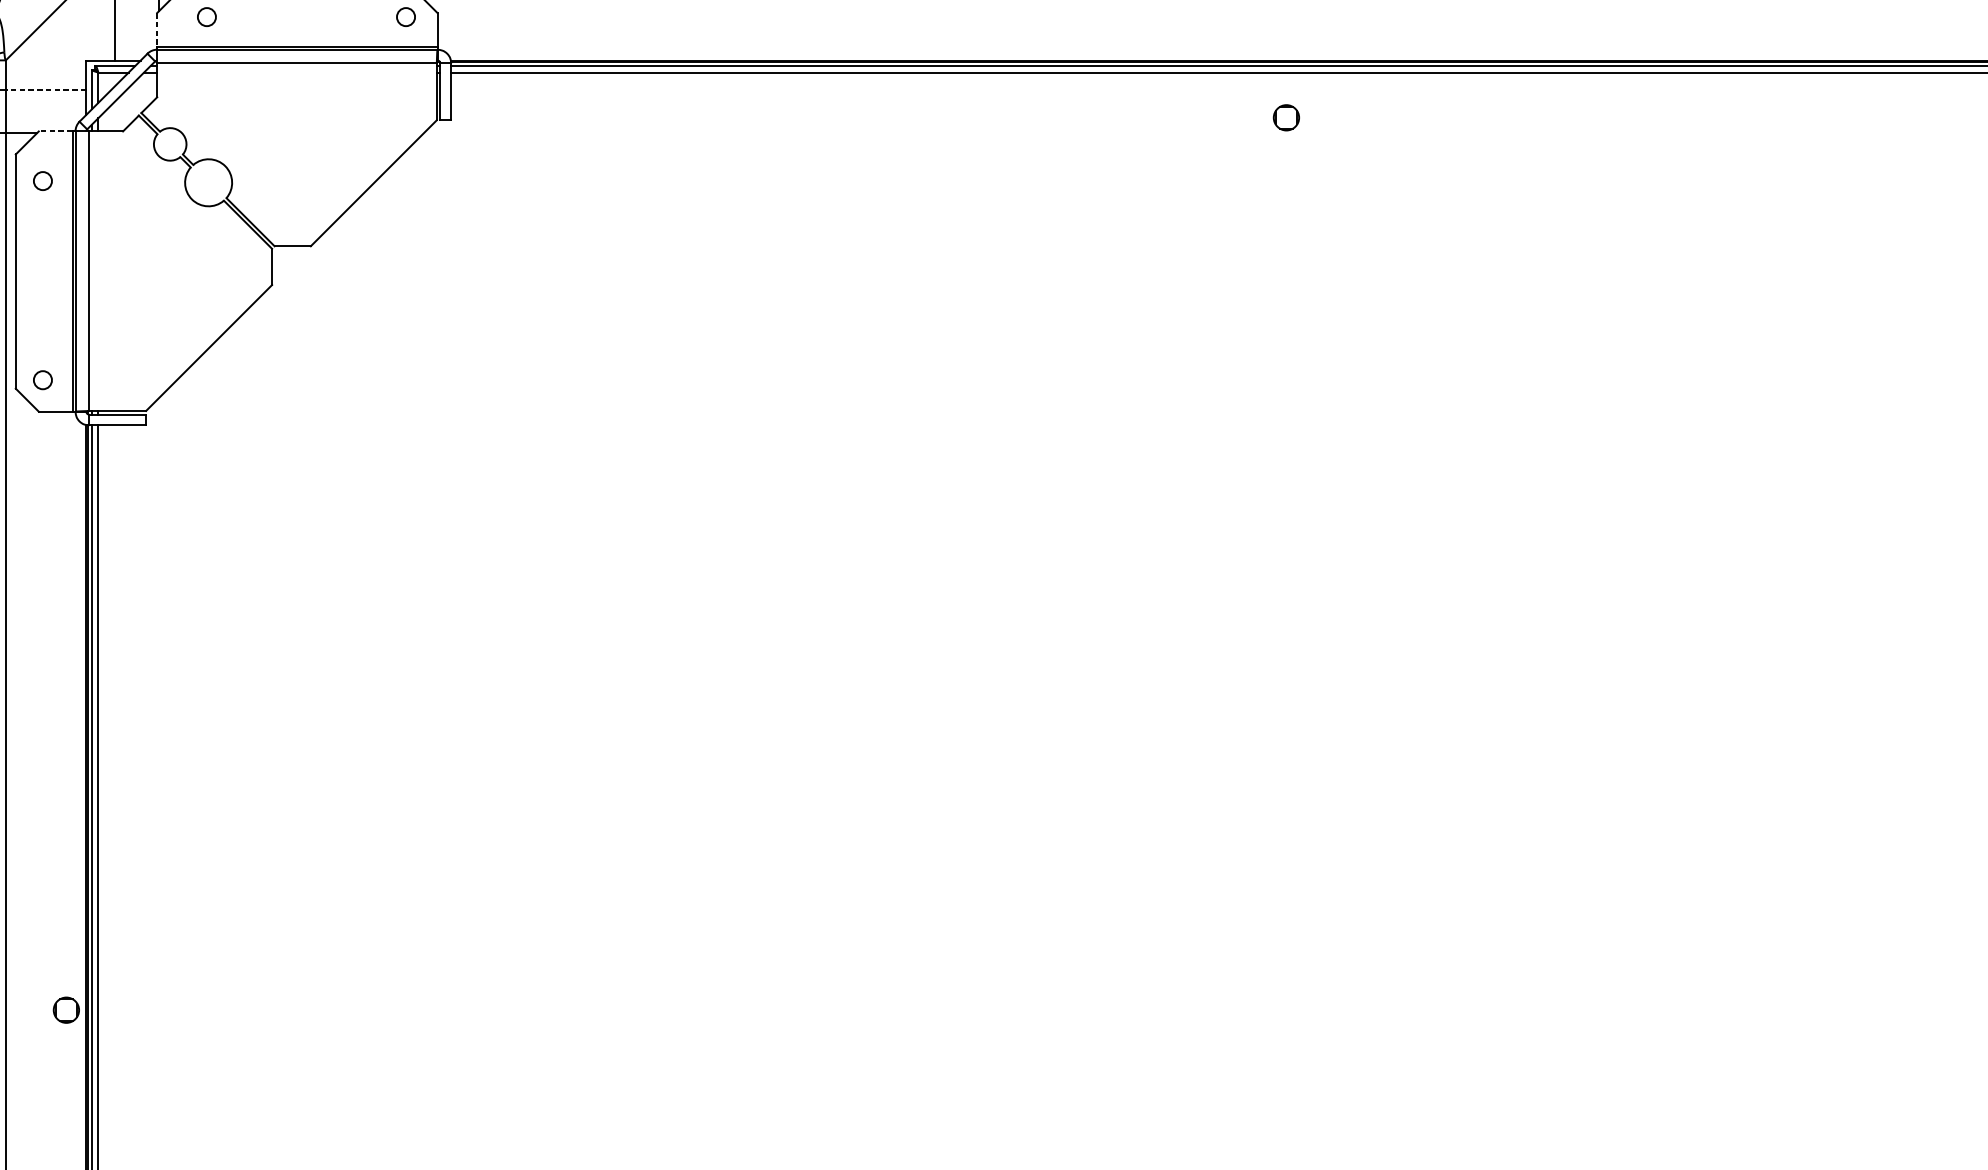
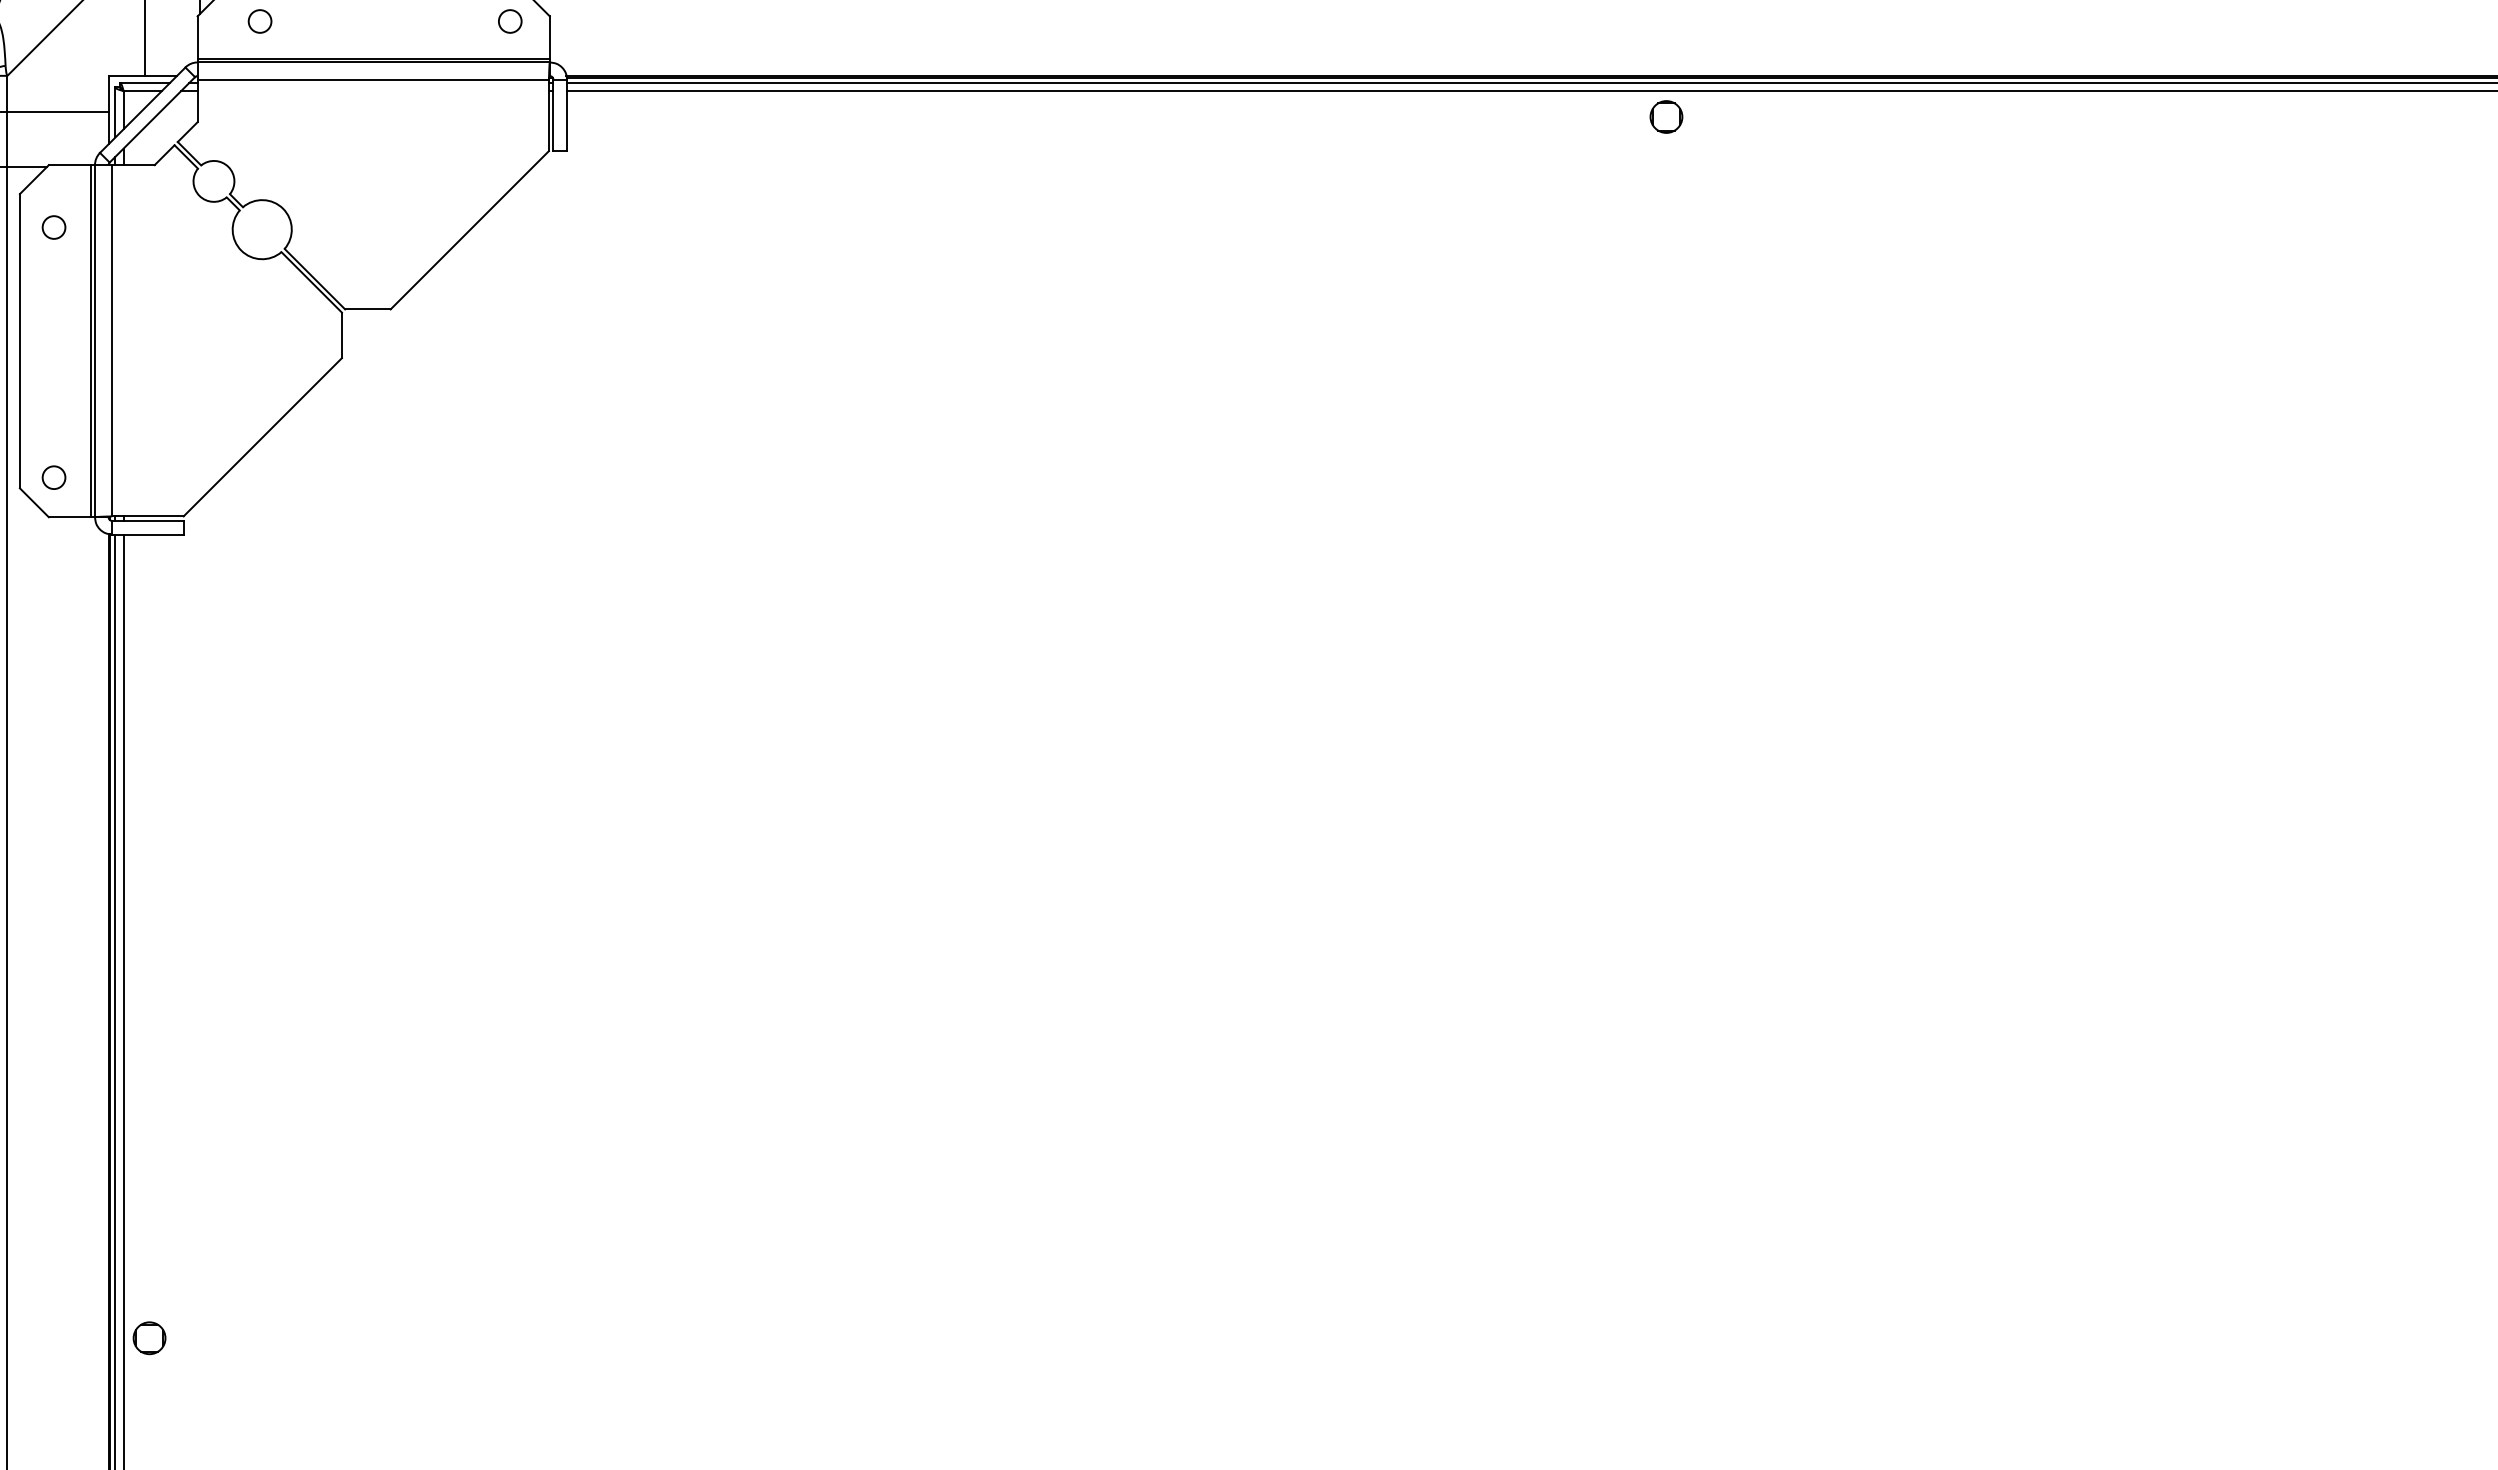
line: (157, 30) -> (197, 38), dashed -> solid
line: (46, 89) -> (58, 112), dashed -> solid
part: (1286, 117) -> (1666, 116), moved
line: (55, 131) -> (69, 165), dashed -> solid
part: (66, 1010) -> (149, 1338), moved

